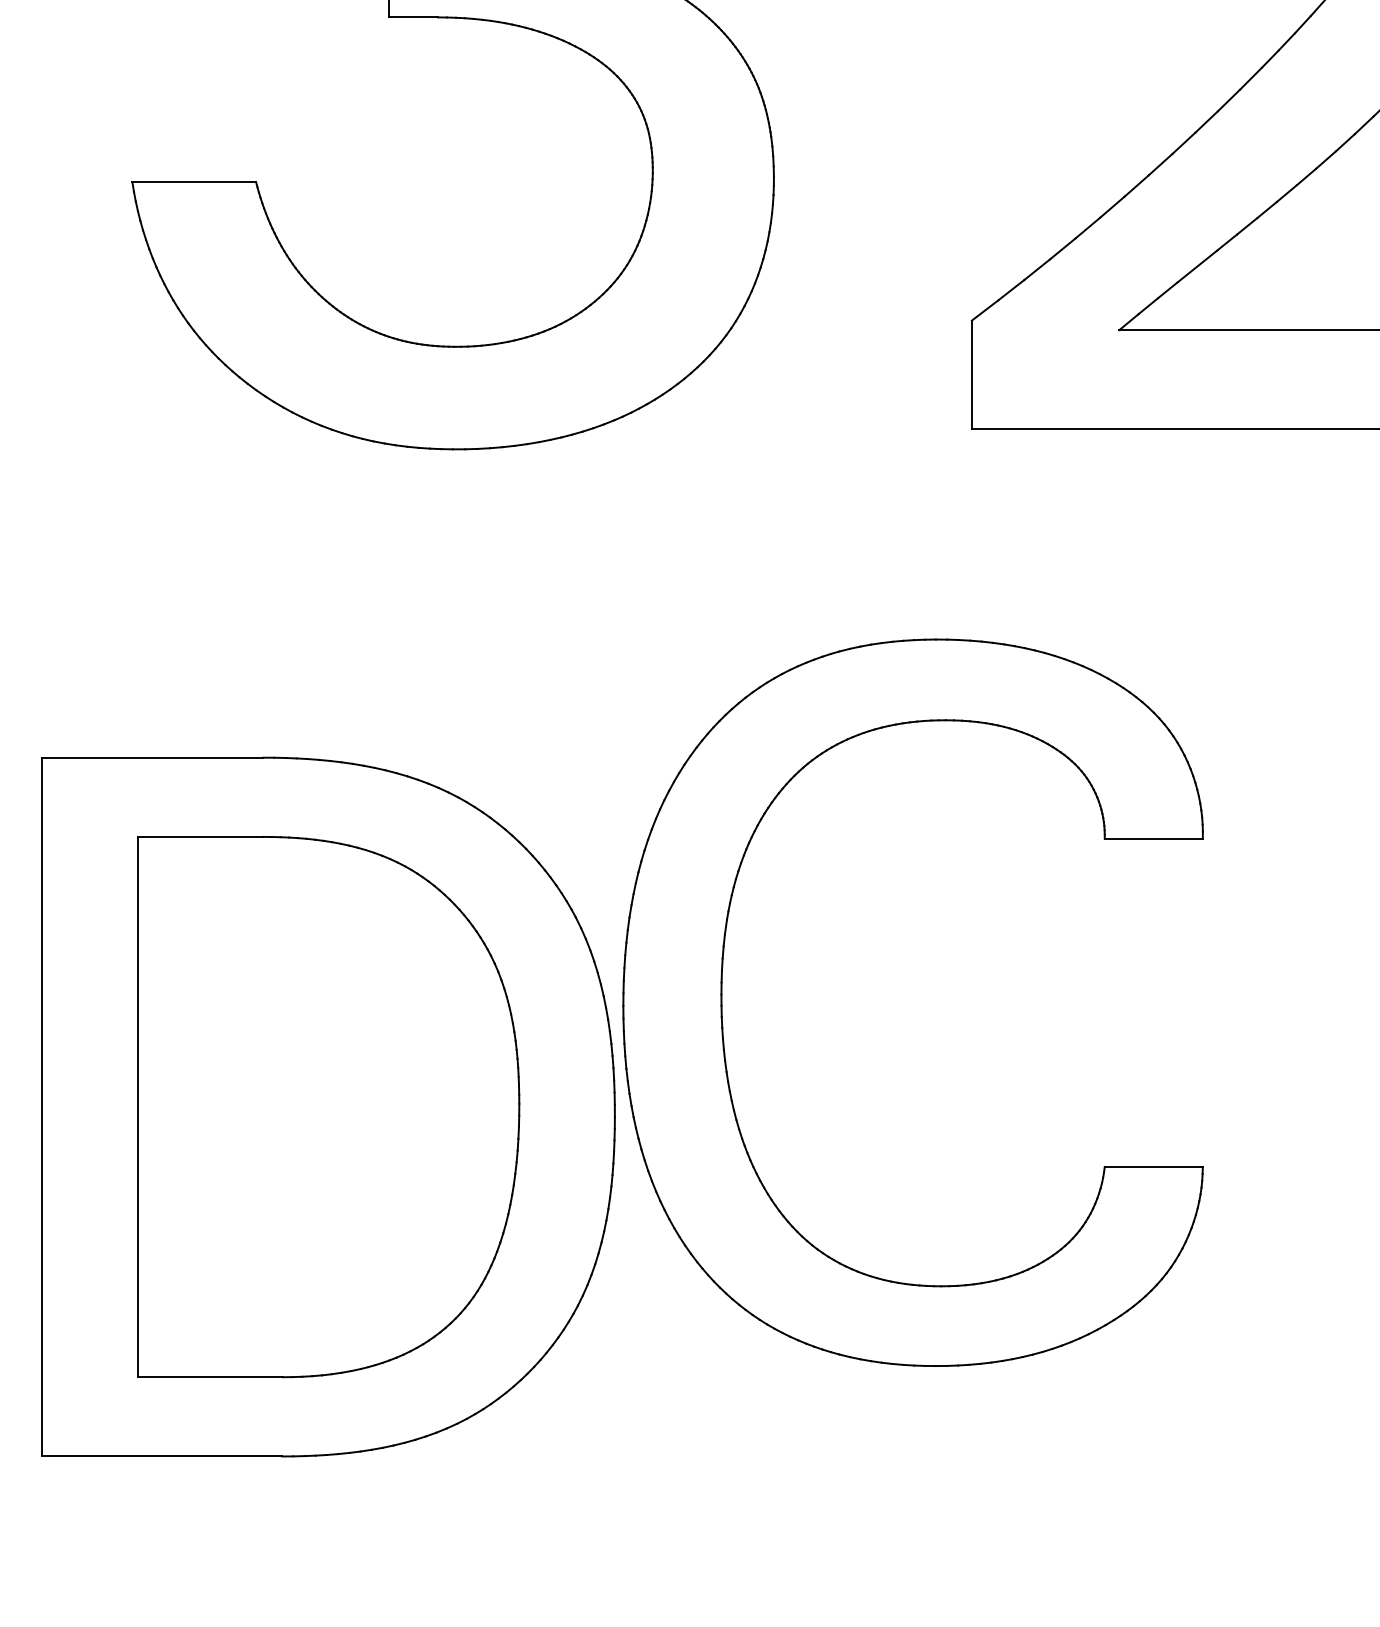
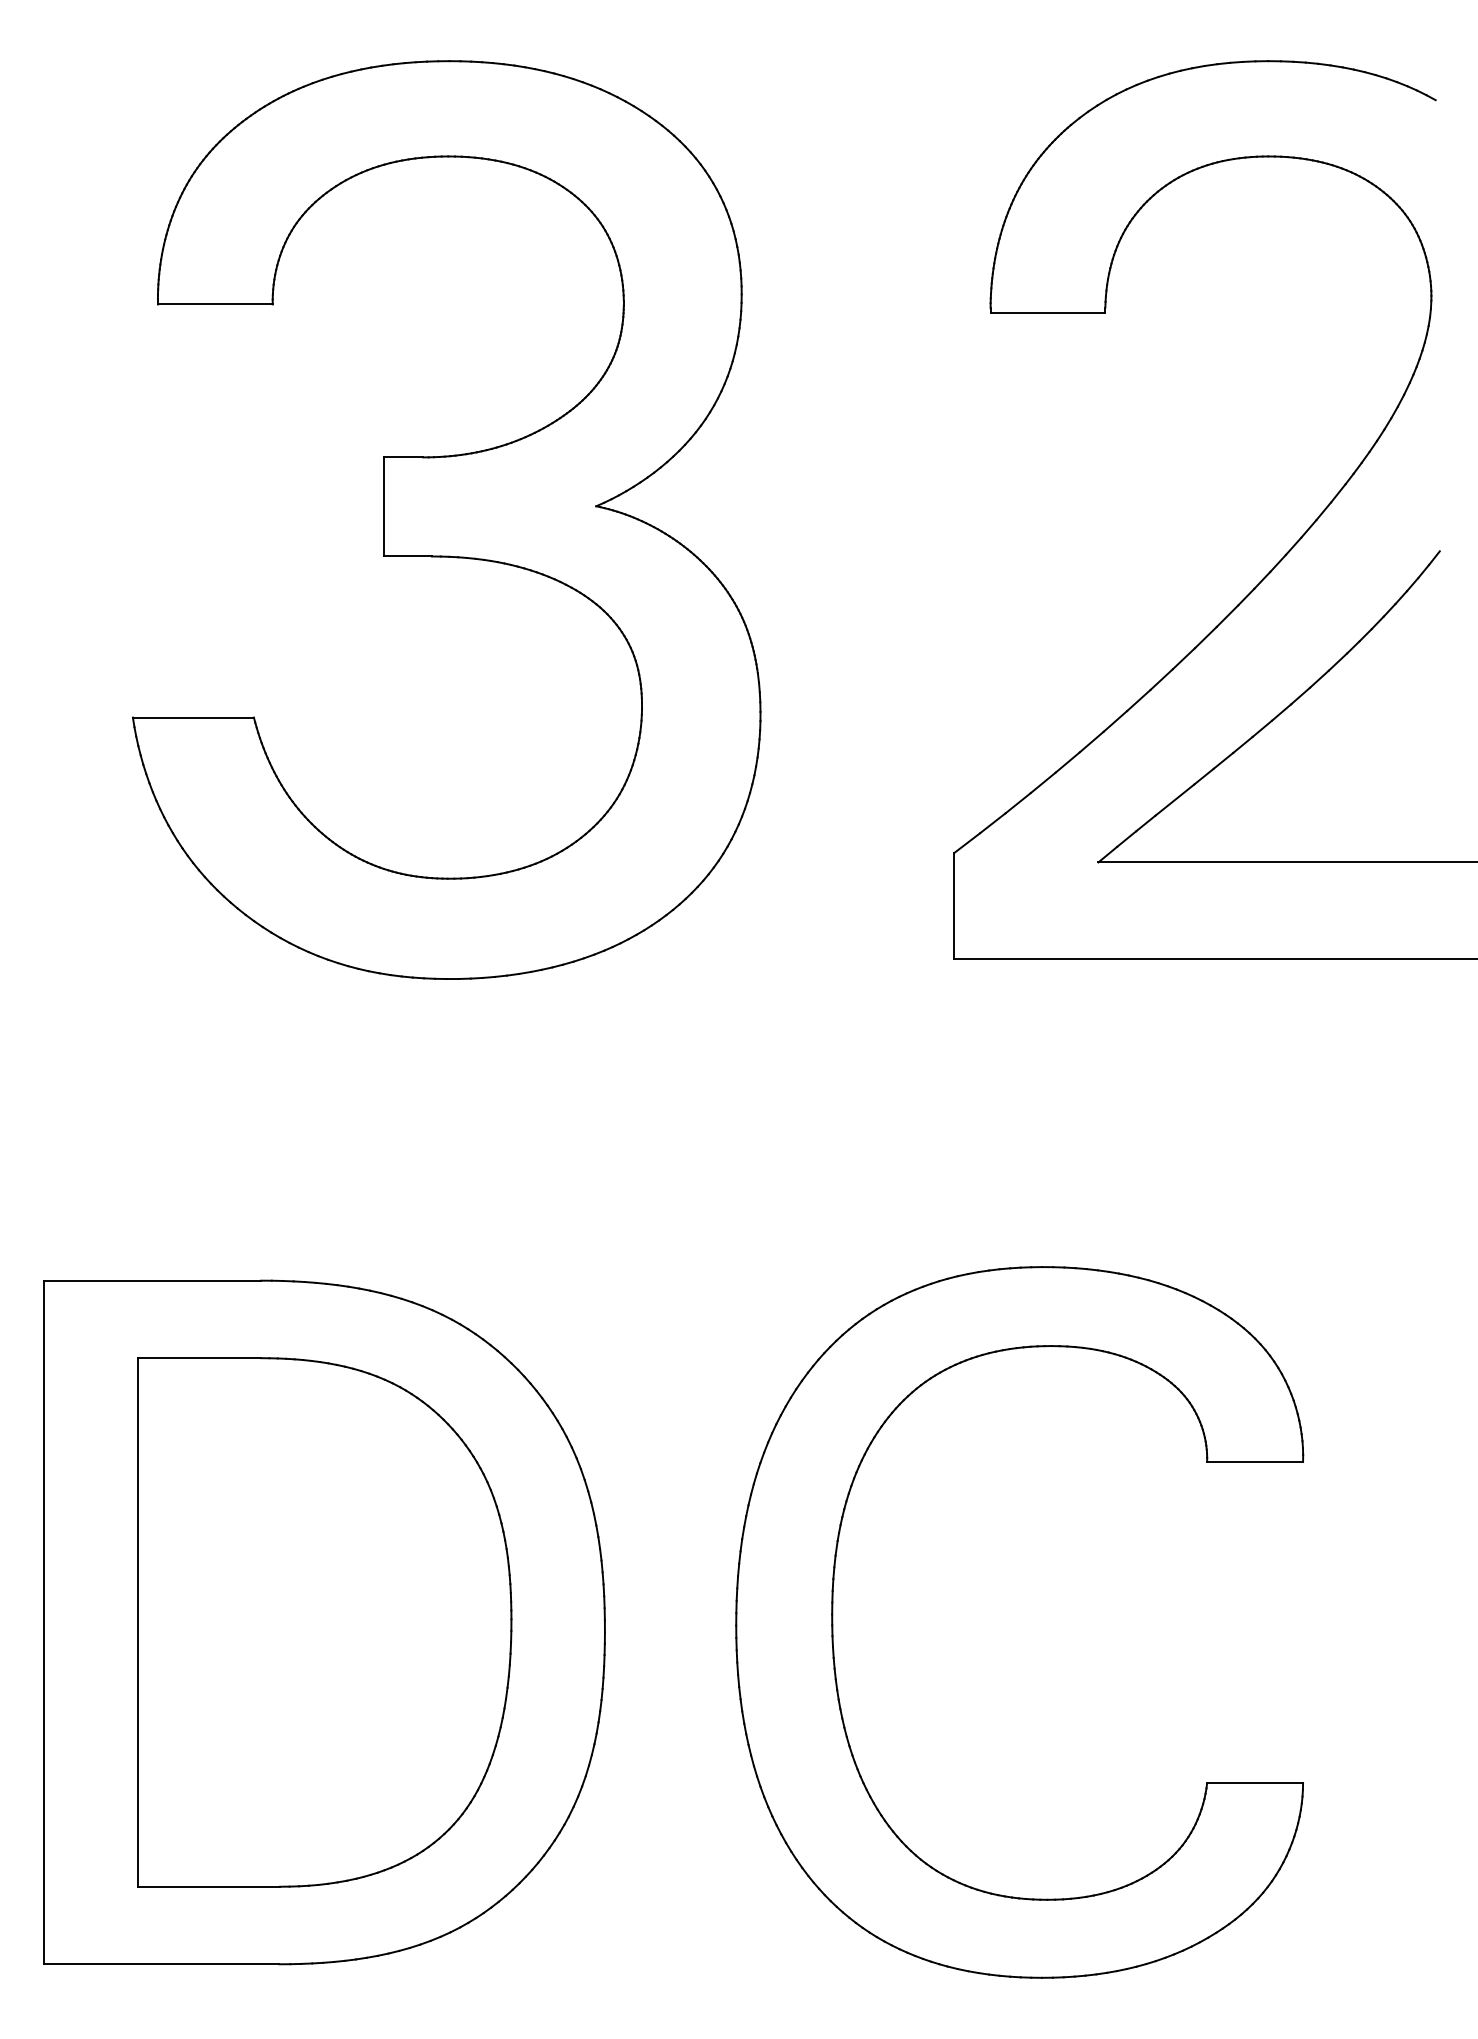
part: (722, 1002) -> (833, 1622), moved

